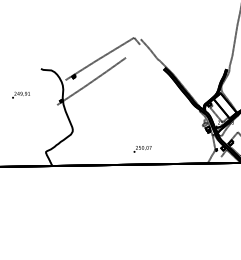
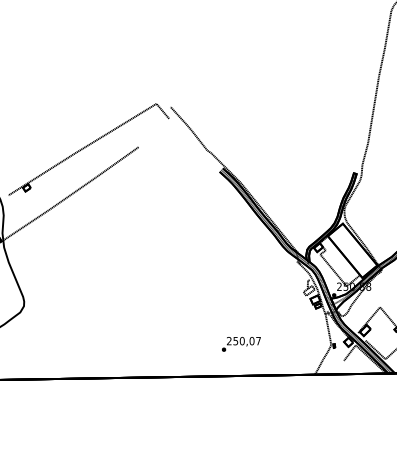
text: (142, 149) -> (241, 344), moved

